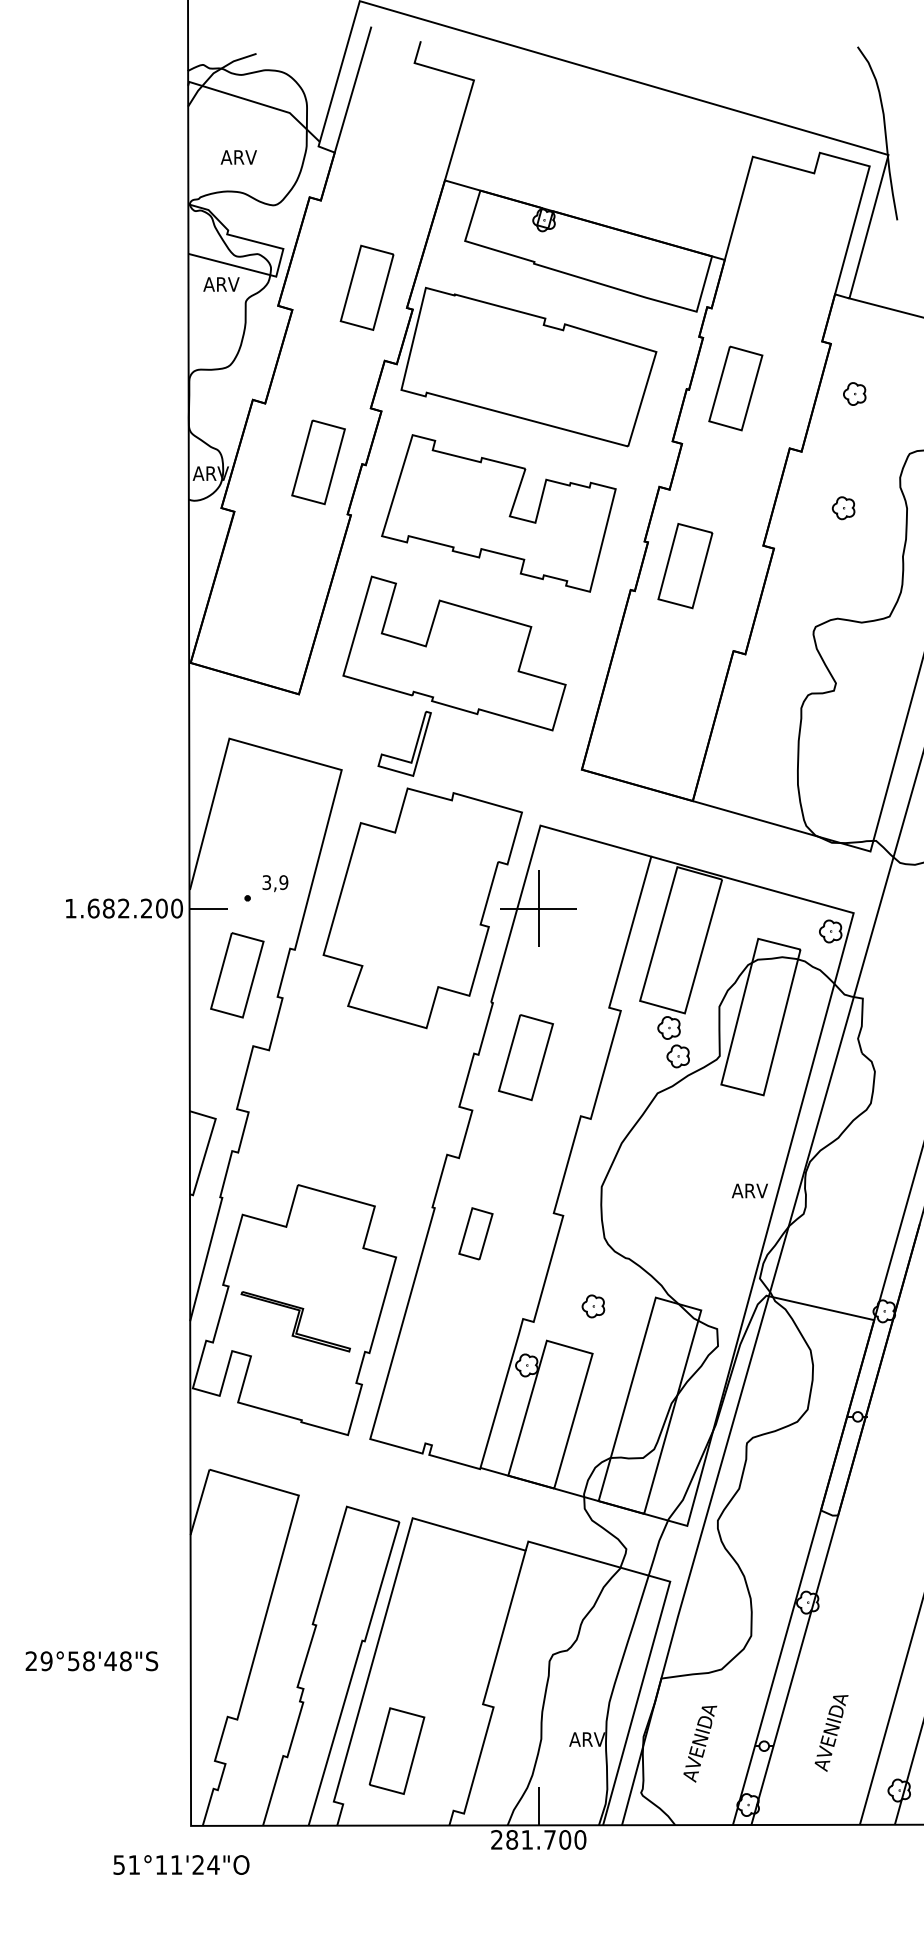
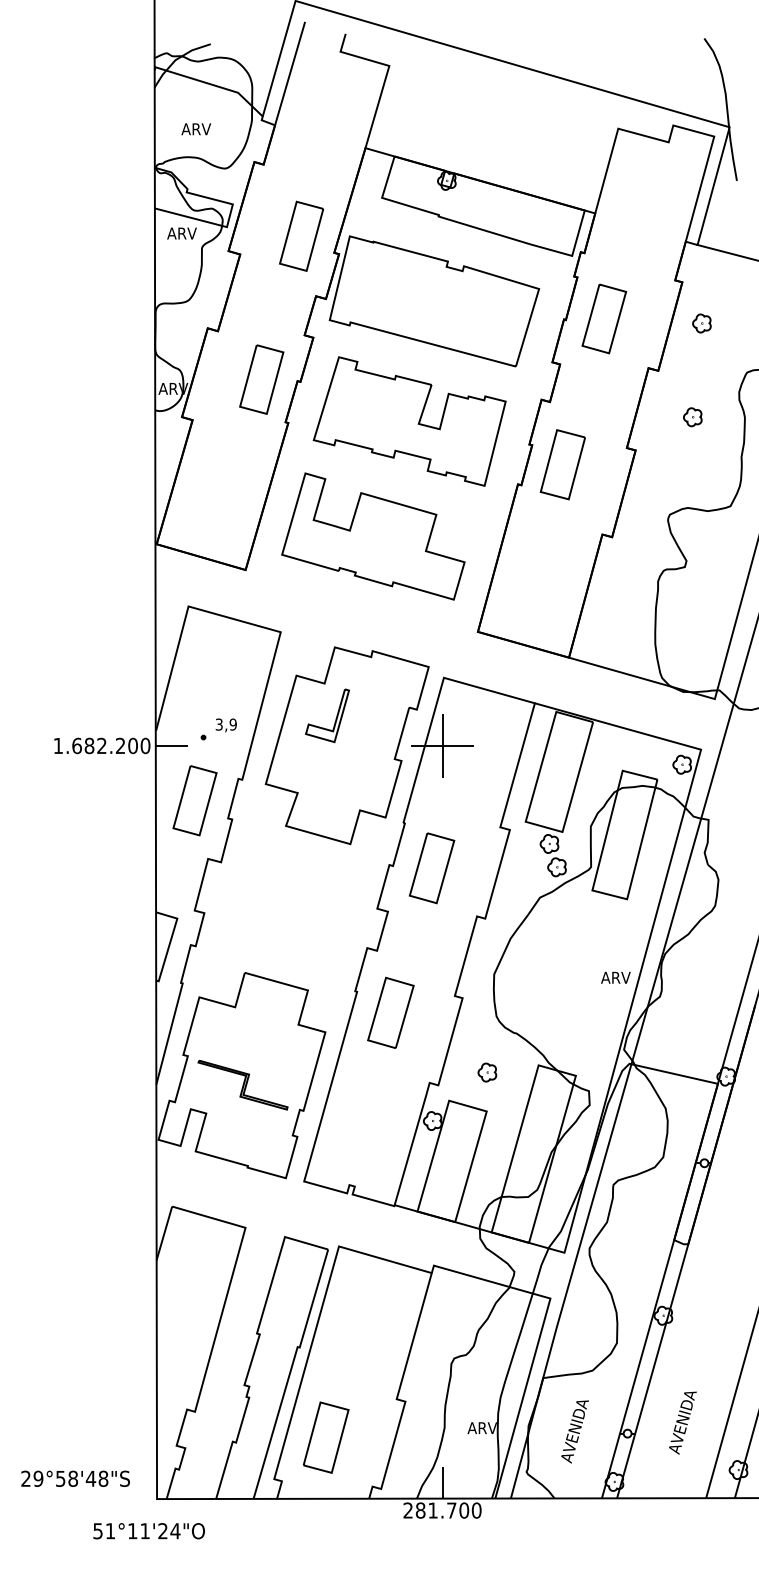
part: (414, 747) -> (335, 718), moved
part: (475, 1233) -> (390, 1012), size x1.67
text: (91, 1661) -> (75, 1479), moved

